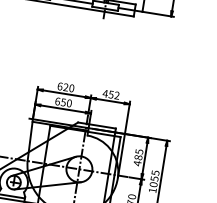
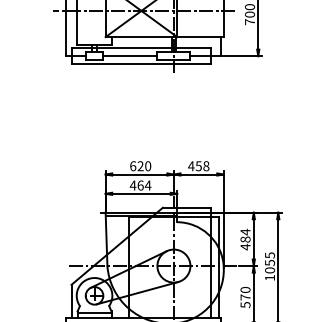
text: (117, 95) -> (206, 166), 452 -> 458
text: (63, 102) -> (140, 185), 650 -> 464
text: (139, 151) -> (245, 231), 485 -> 484

